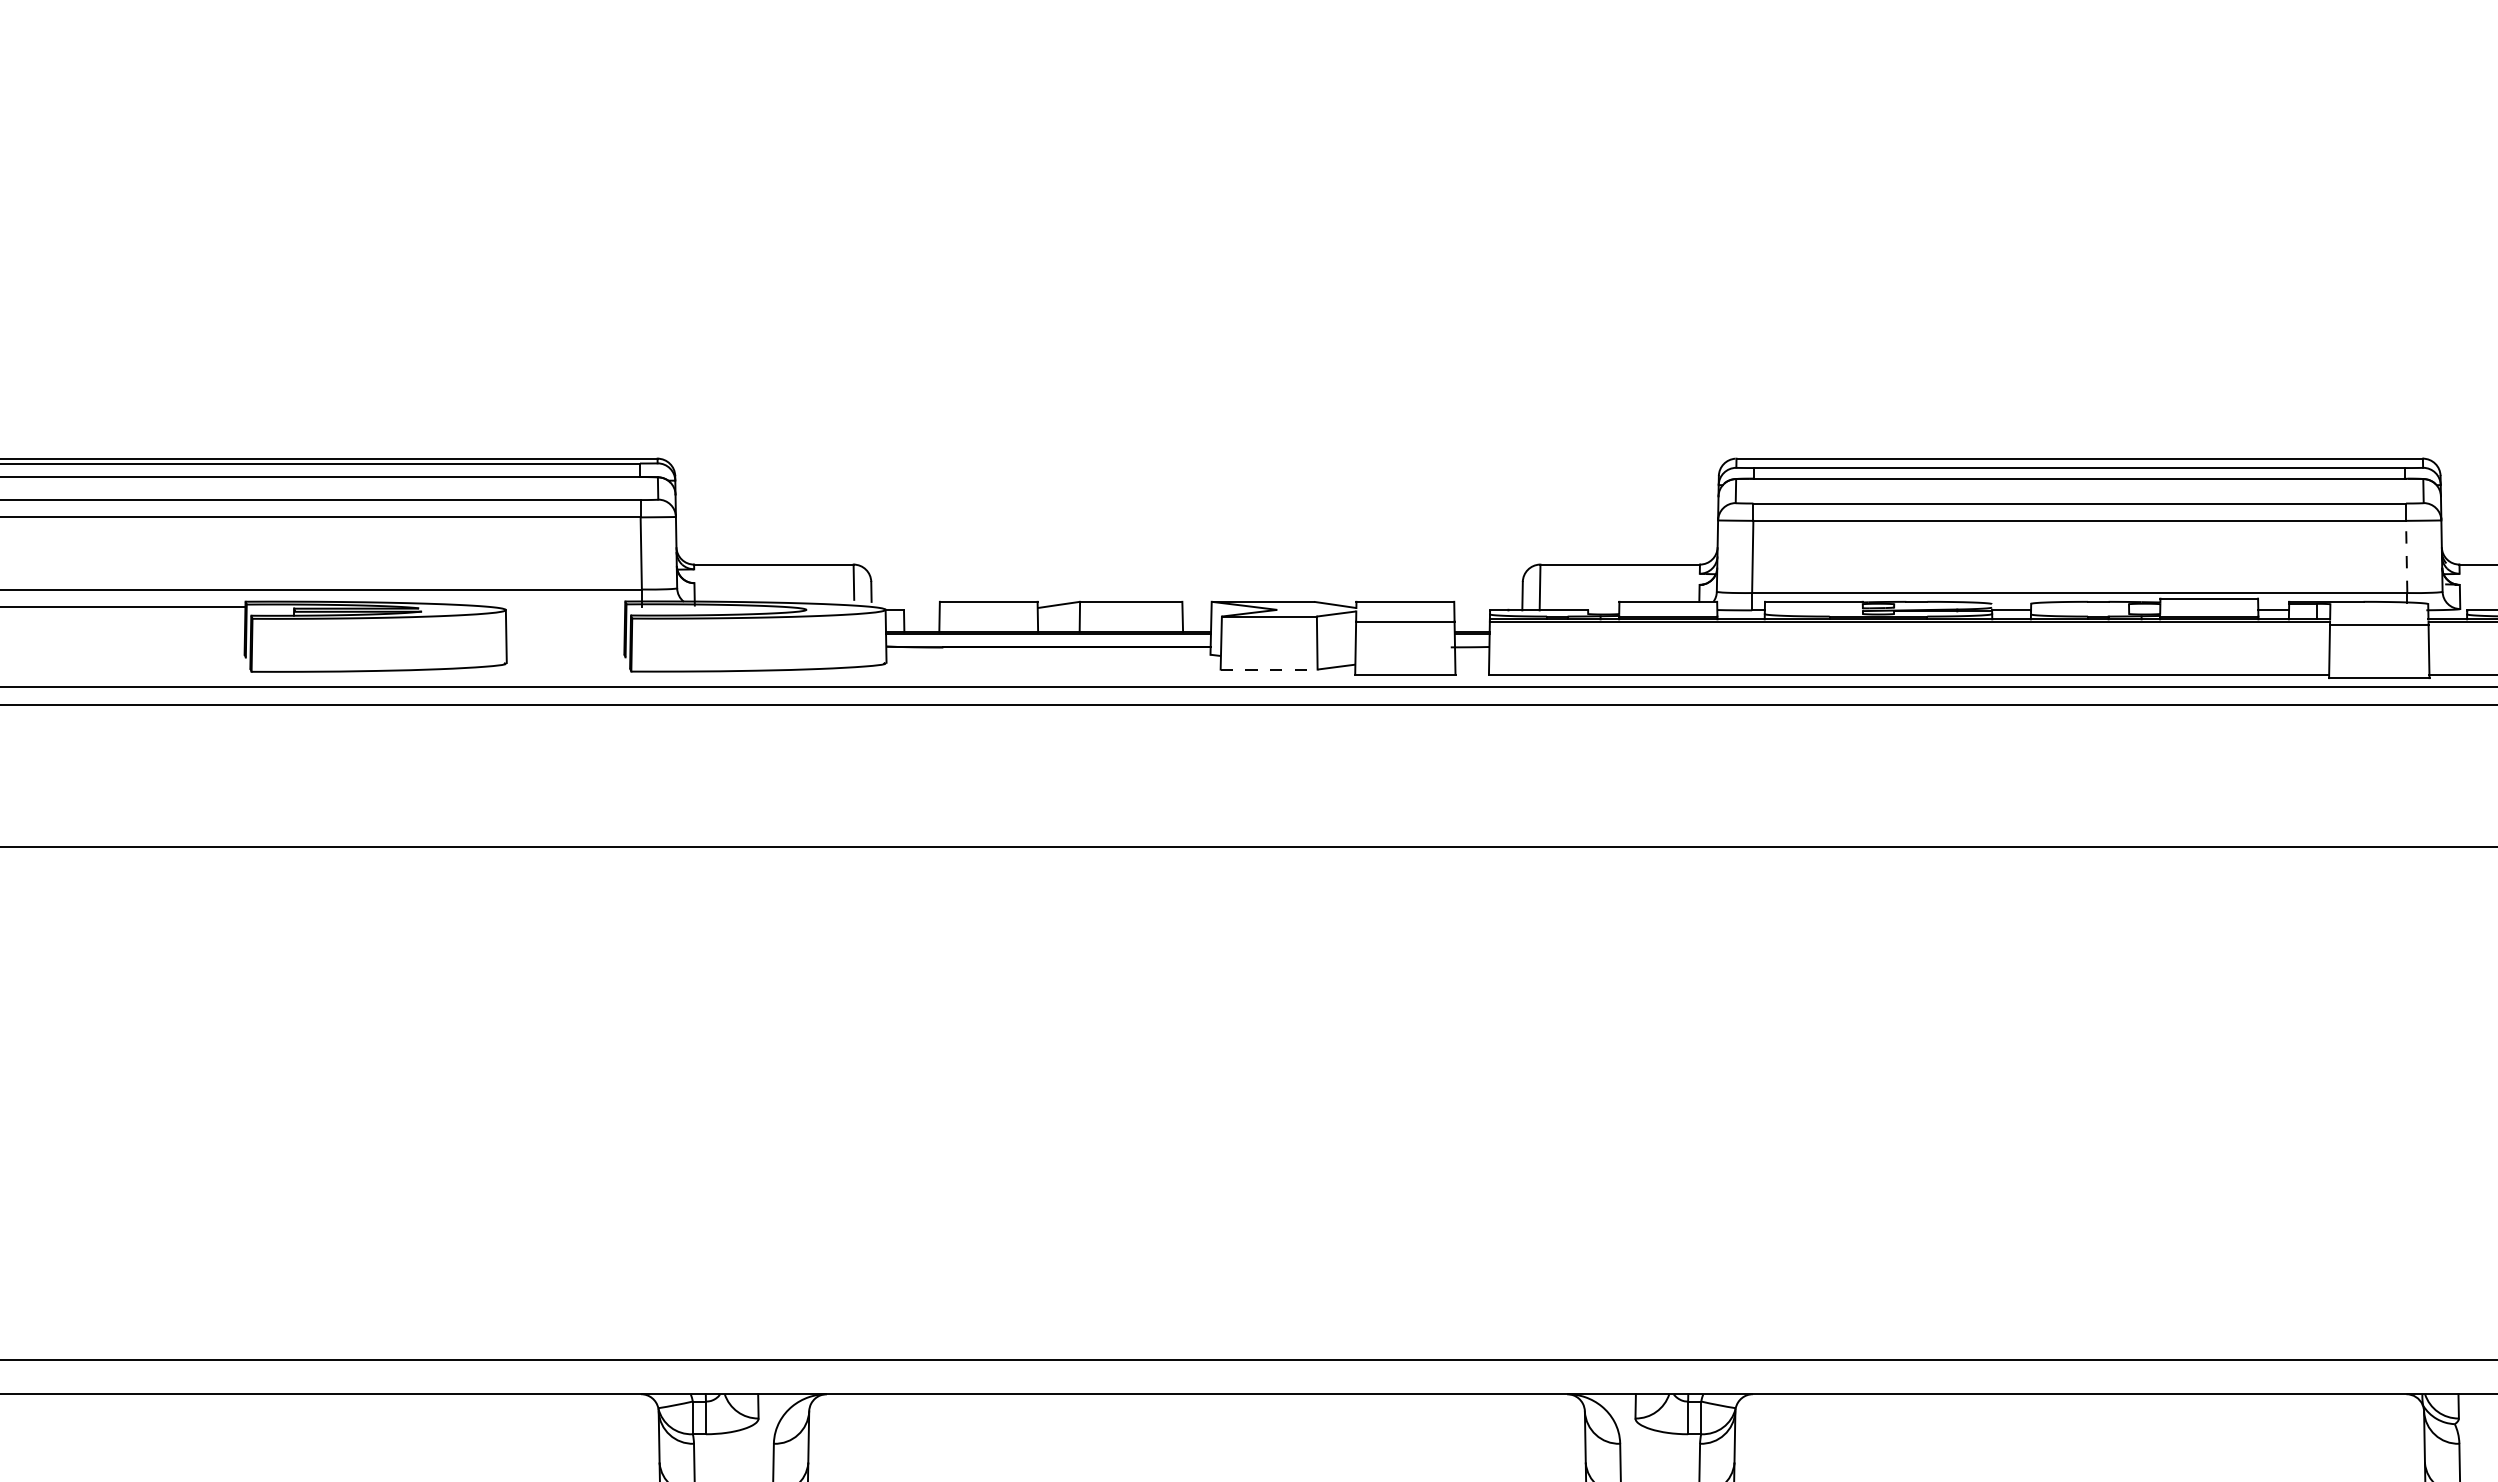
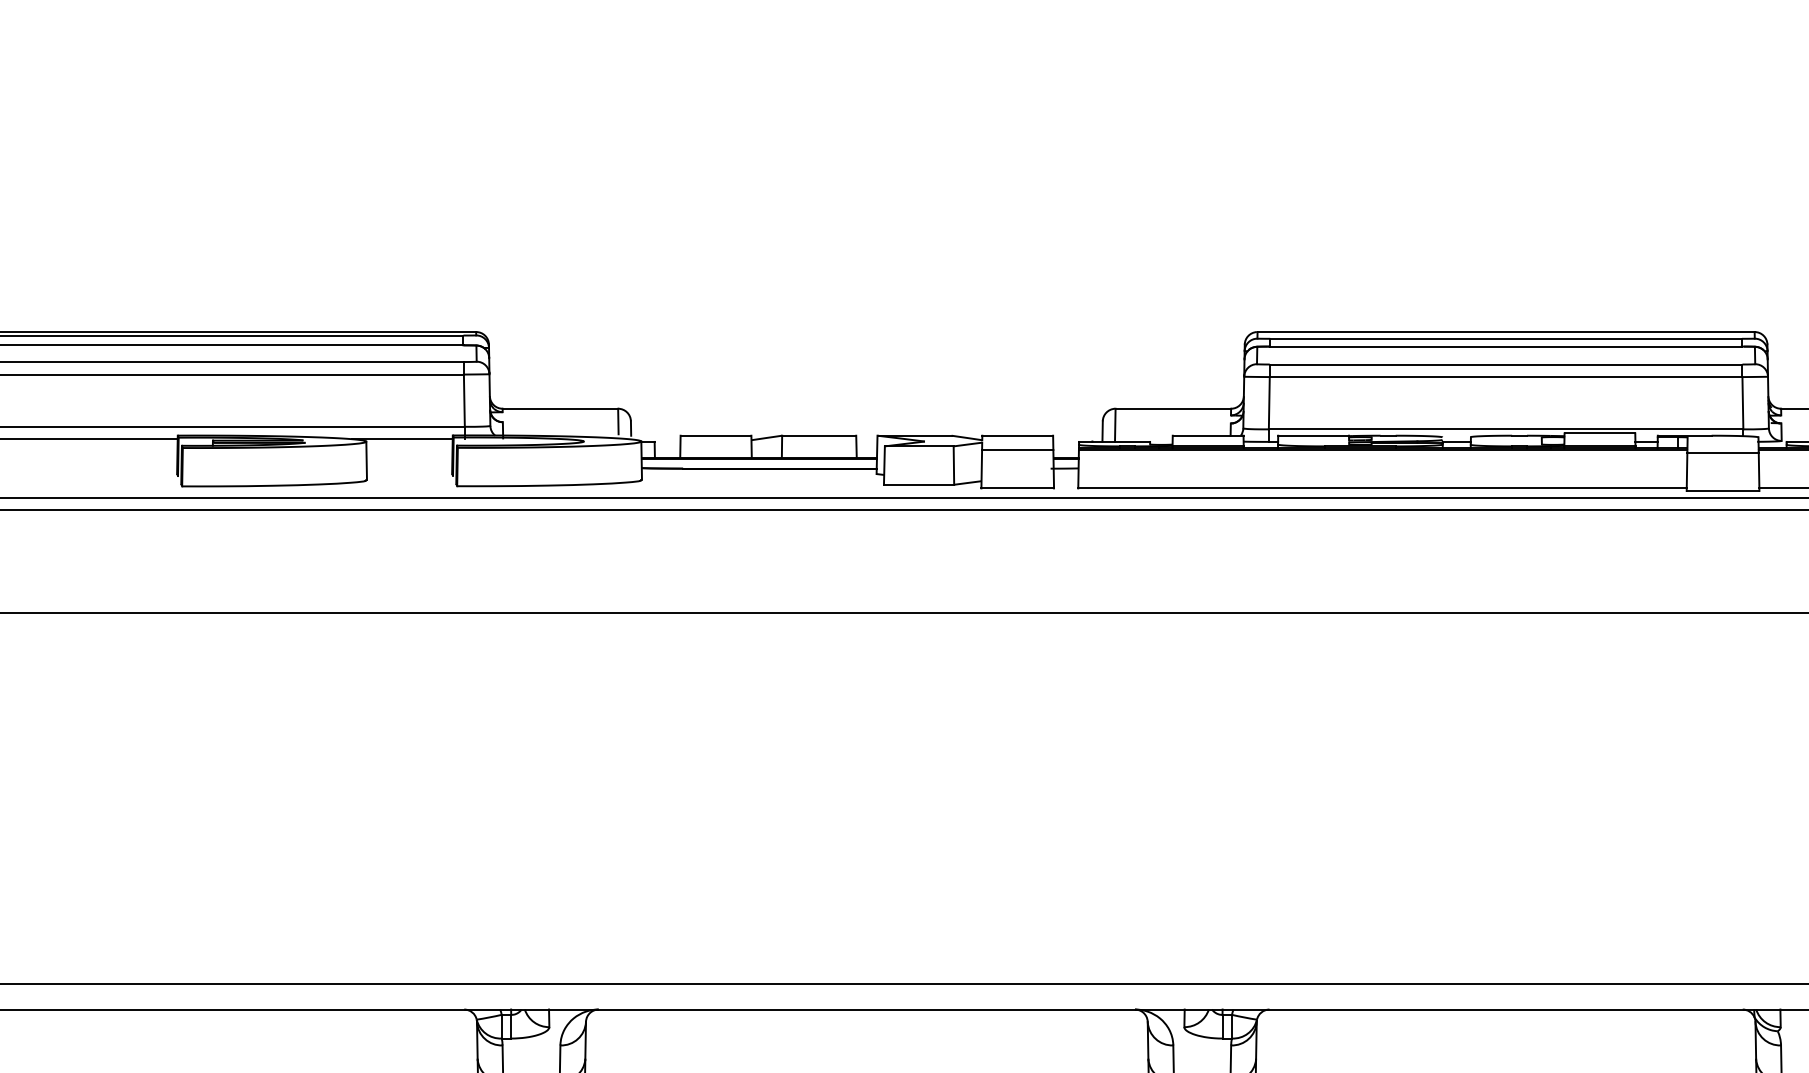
line: (2406, 556) -> (1742, 402), dashed -> solid
line: (555, 606) -> (402, 439), added
line: (1269, 669) -> (919, 484), dashed -> solid

